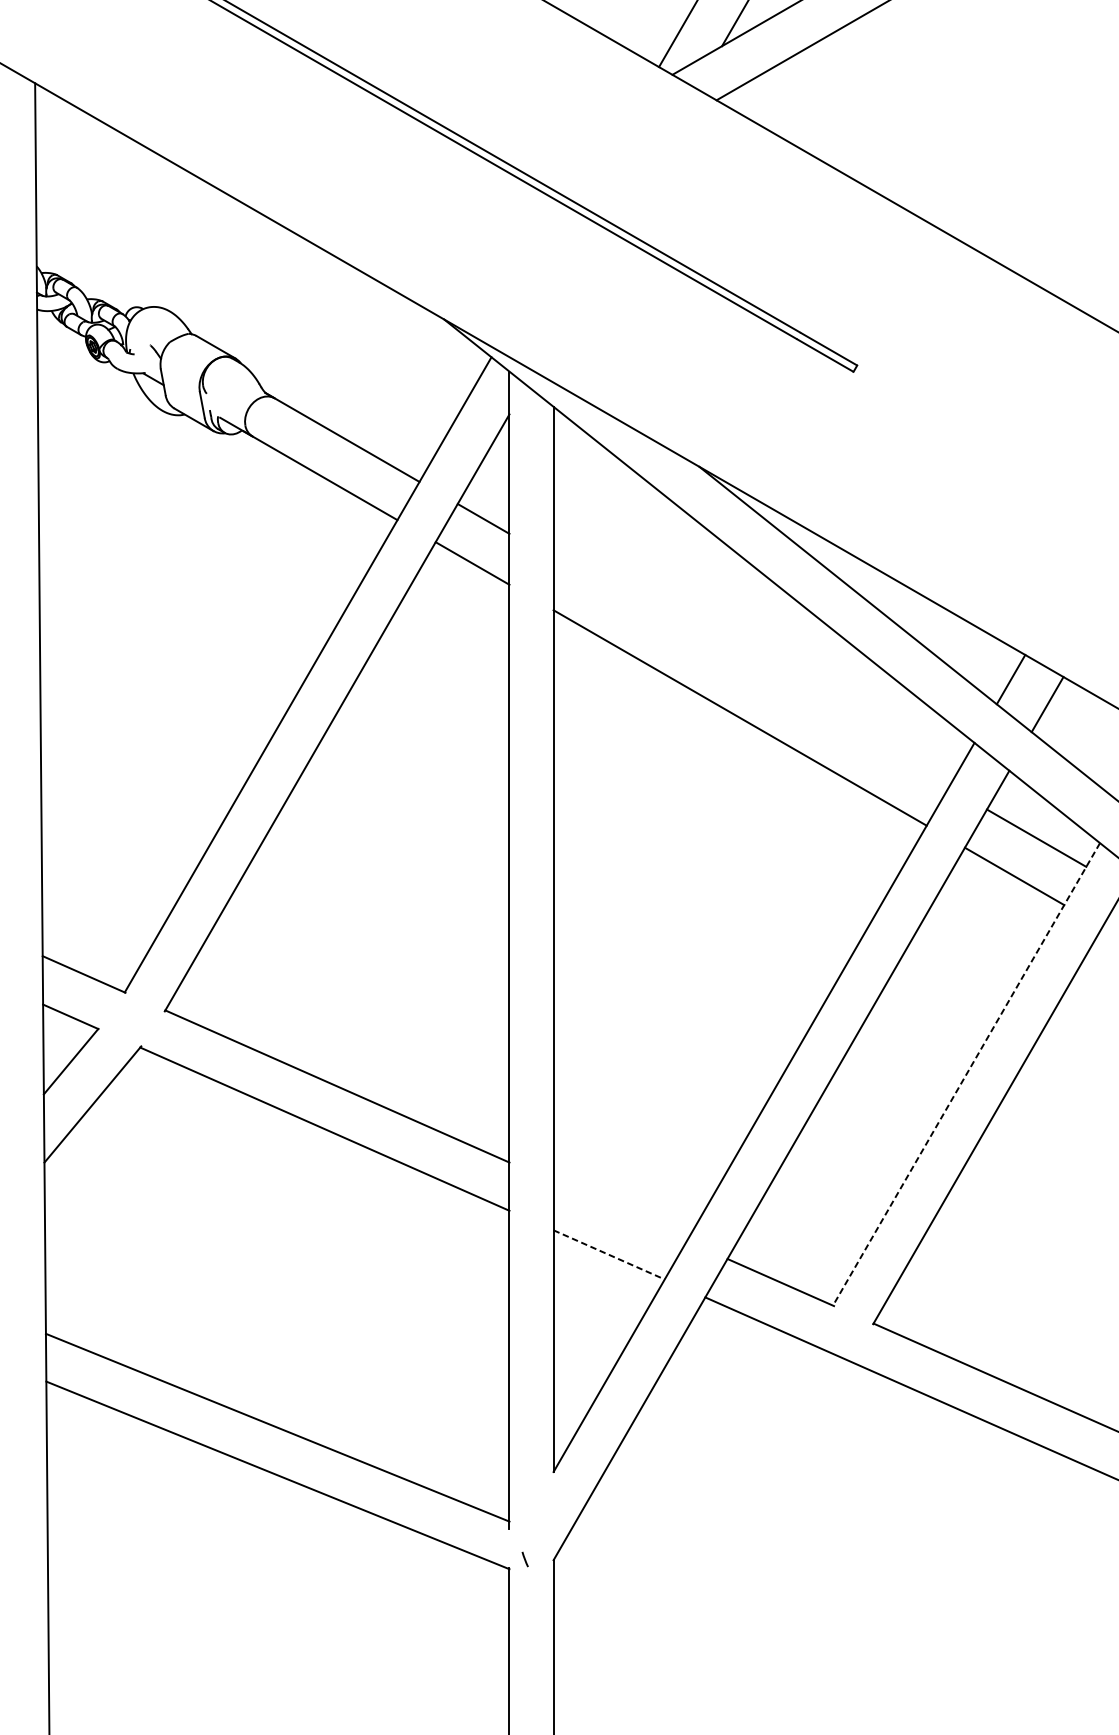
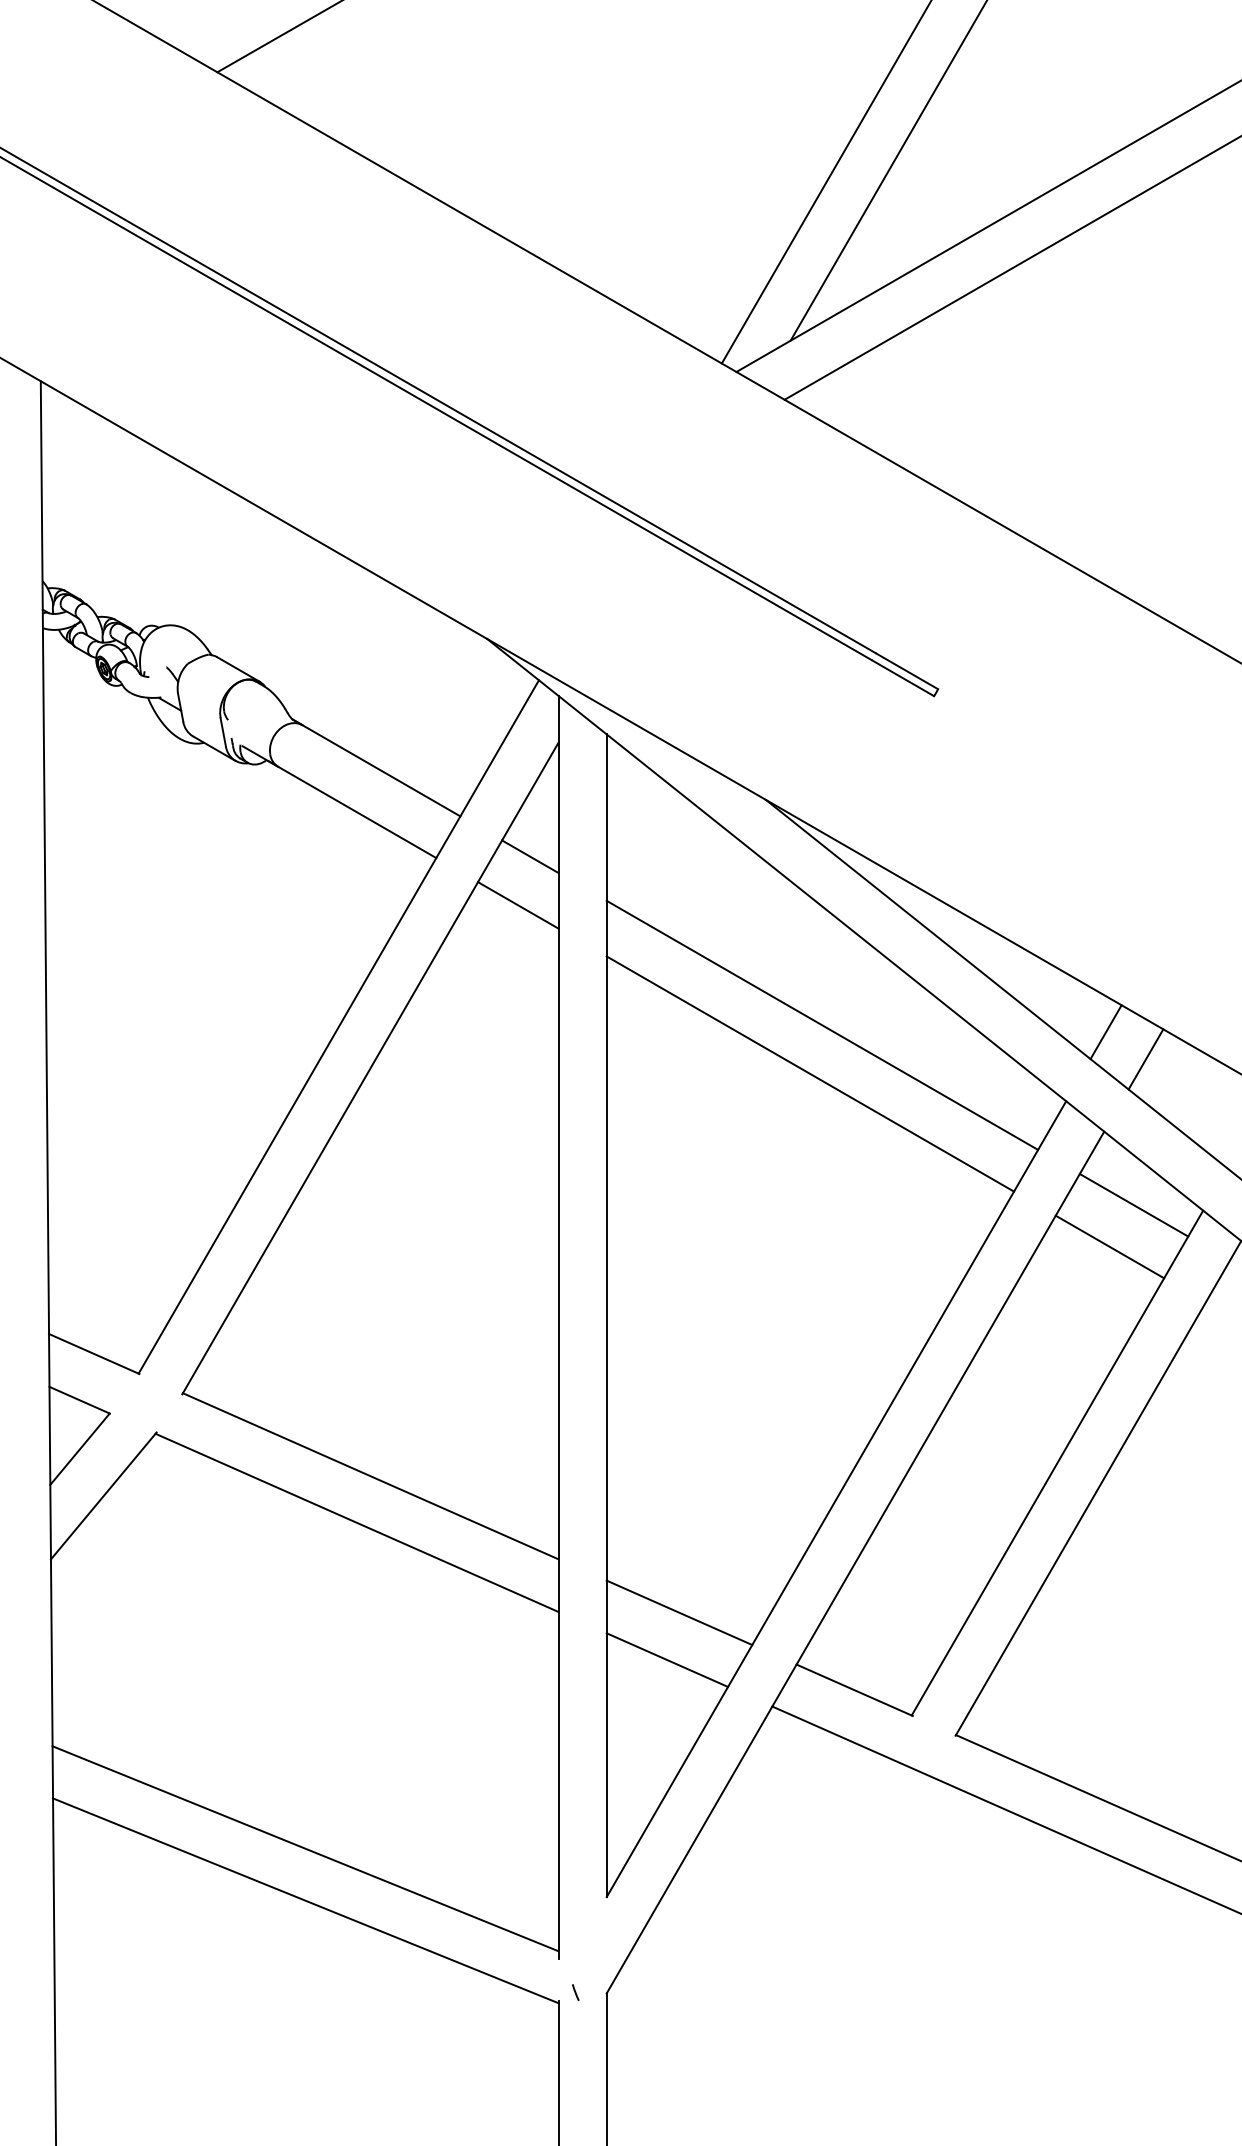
line: (751, 672) -> (822, 1024), added
line: (966, 1074) -> (1057, 1463), dashed -> solid
line: (620, 1211) -> (679, 1612), added
line: (609, 1255) -> (667, 1660), dashed -> solid

